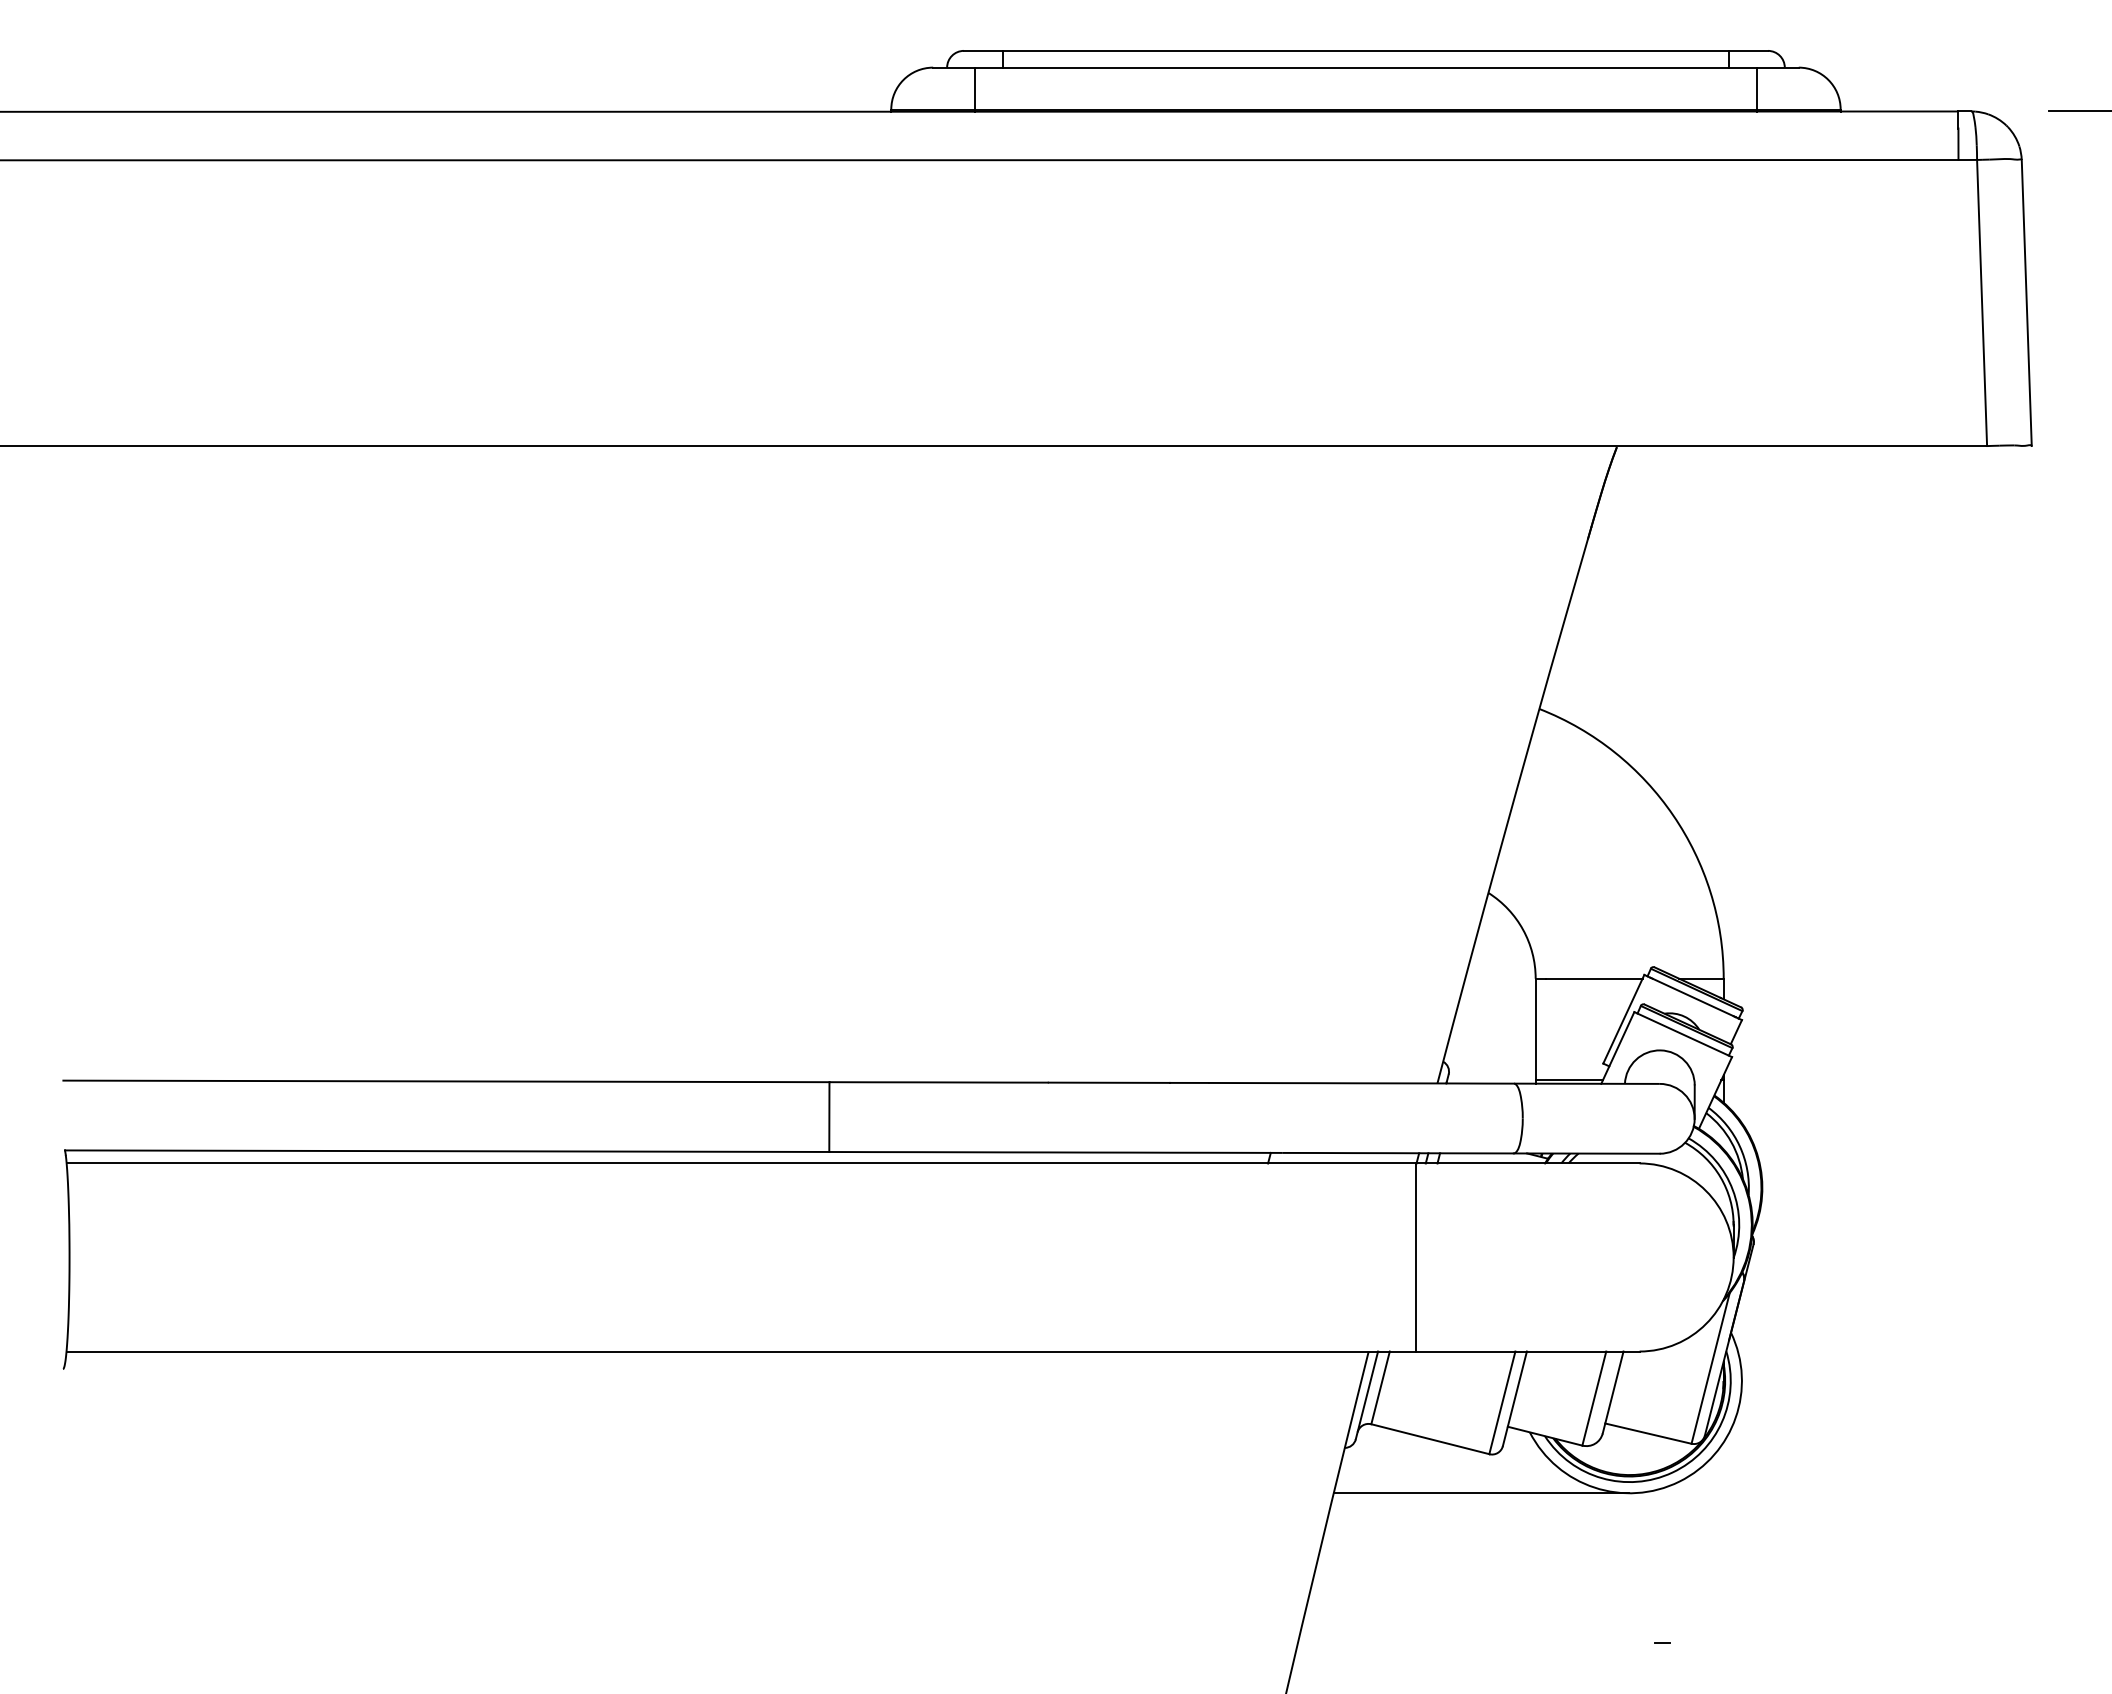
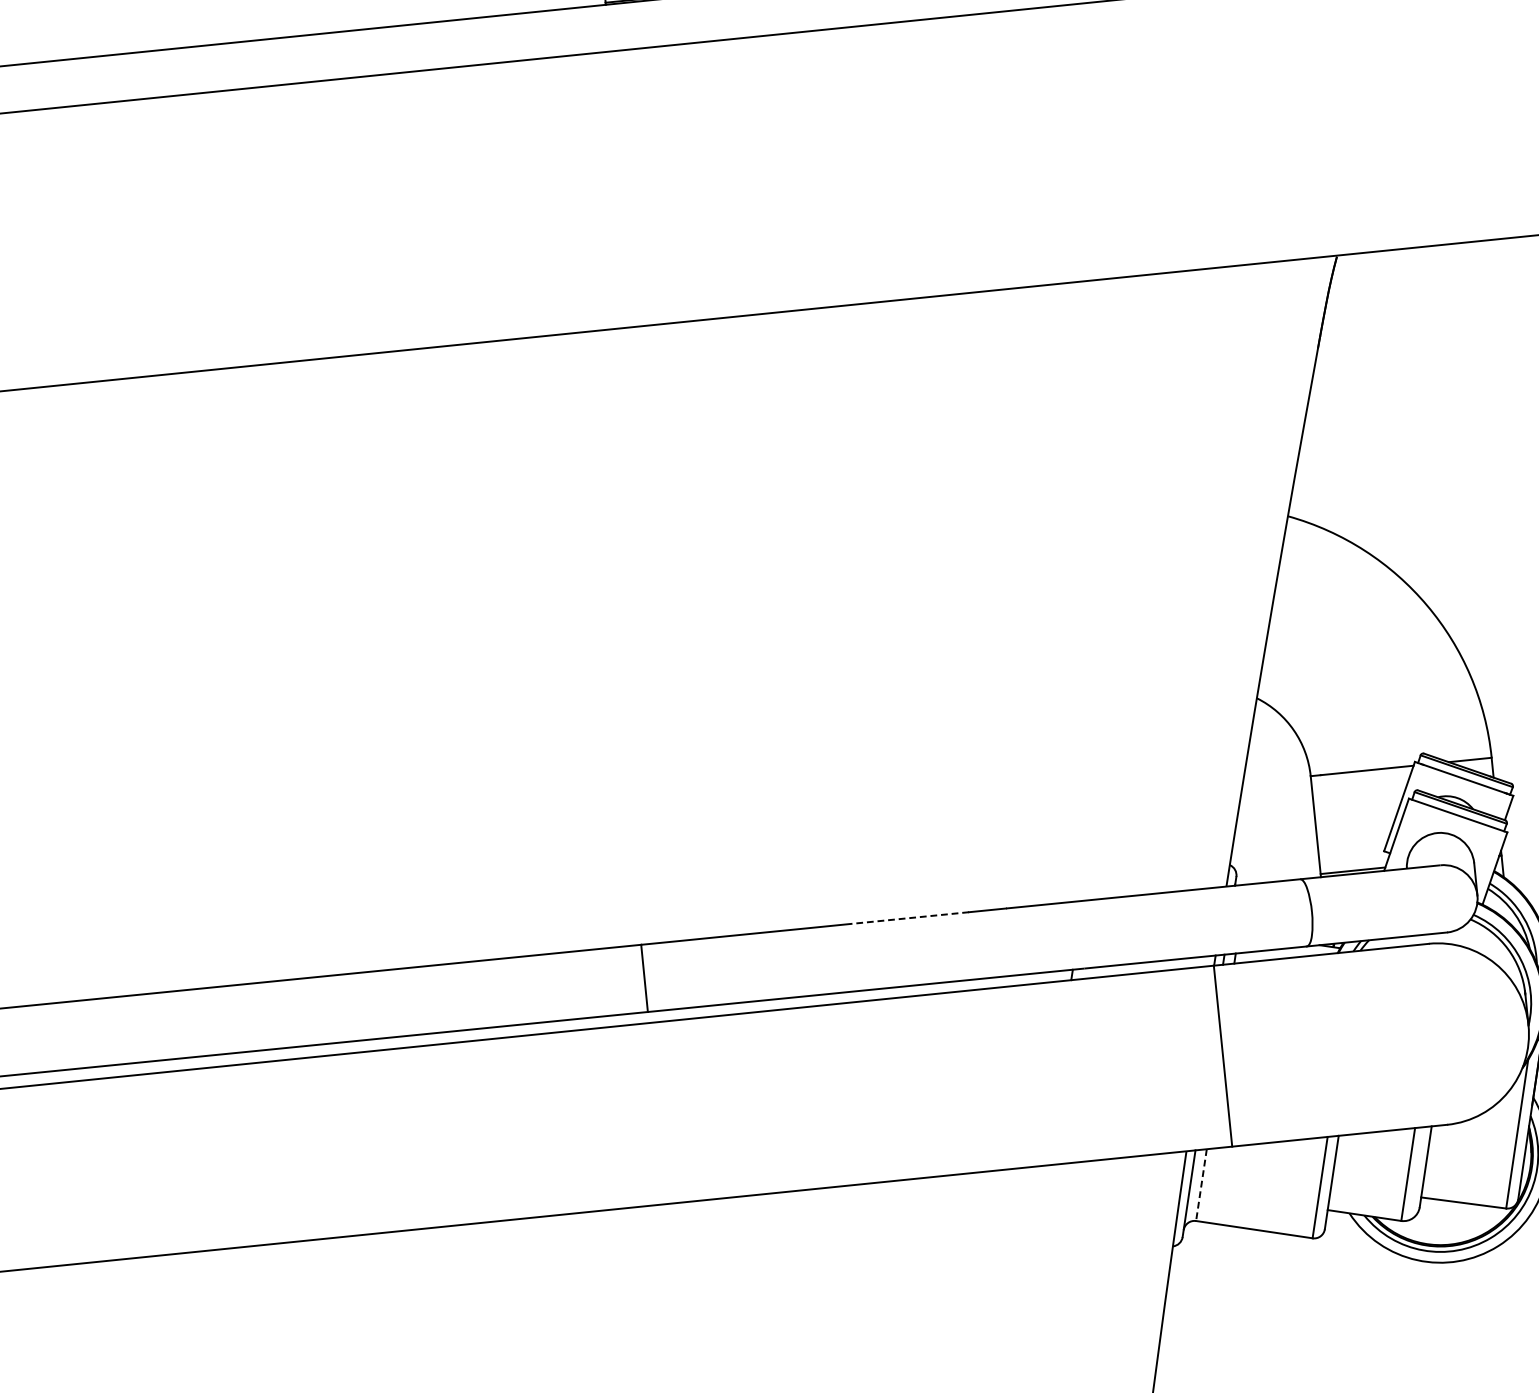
line: (1109, 1082) -> (910, 917), solid -> dashed
line: (1380, 1387) -> (1201, 1184), solid -> dashed
line: (1480, 1493) -> (1307, 1276), removed

